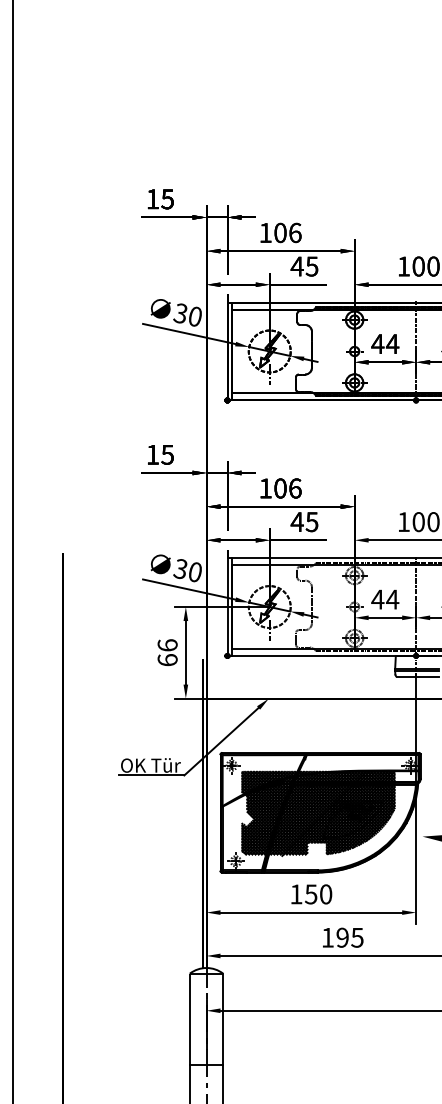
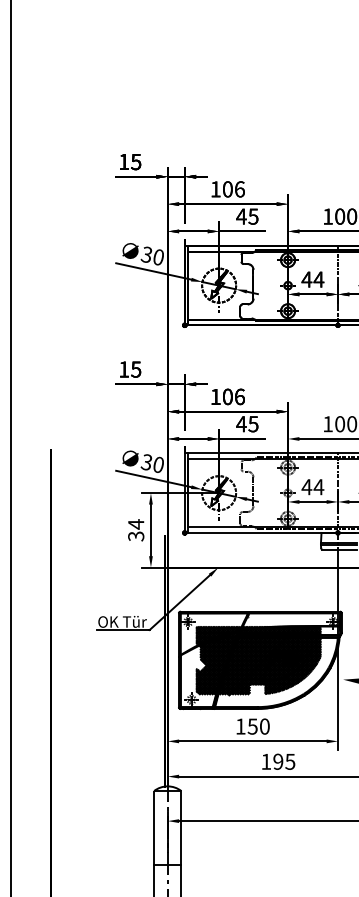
text: (168, 652) -> (136, 530), 66 -> 34

